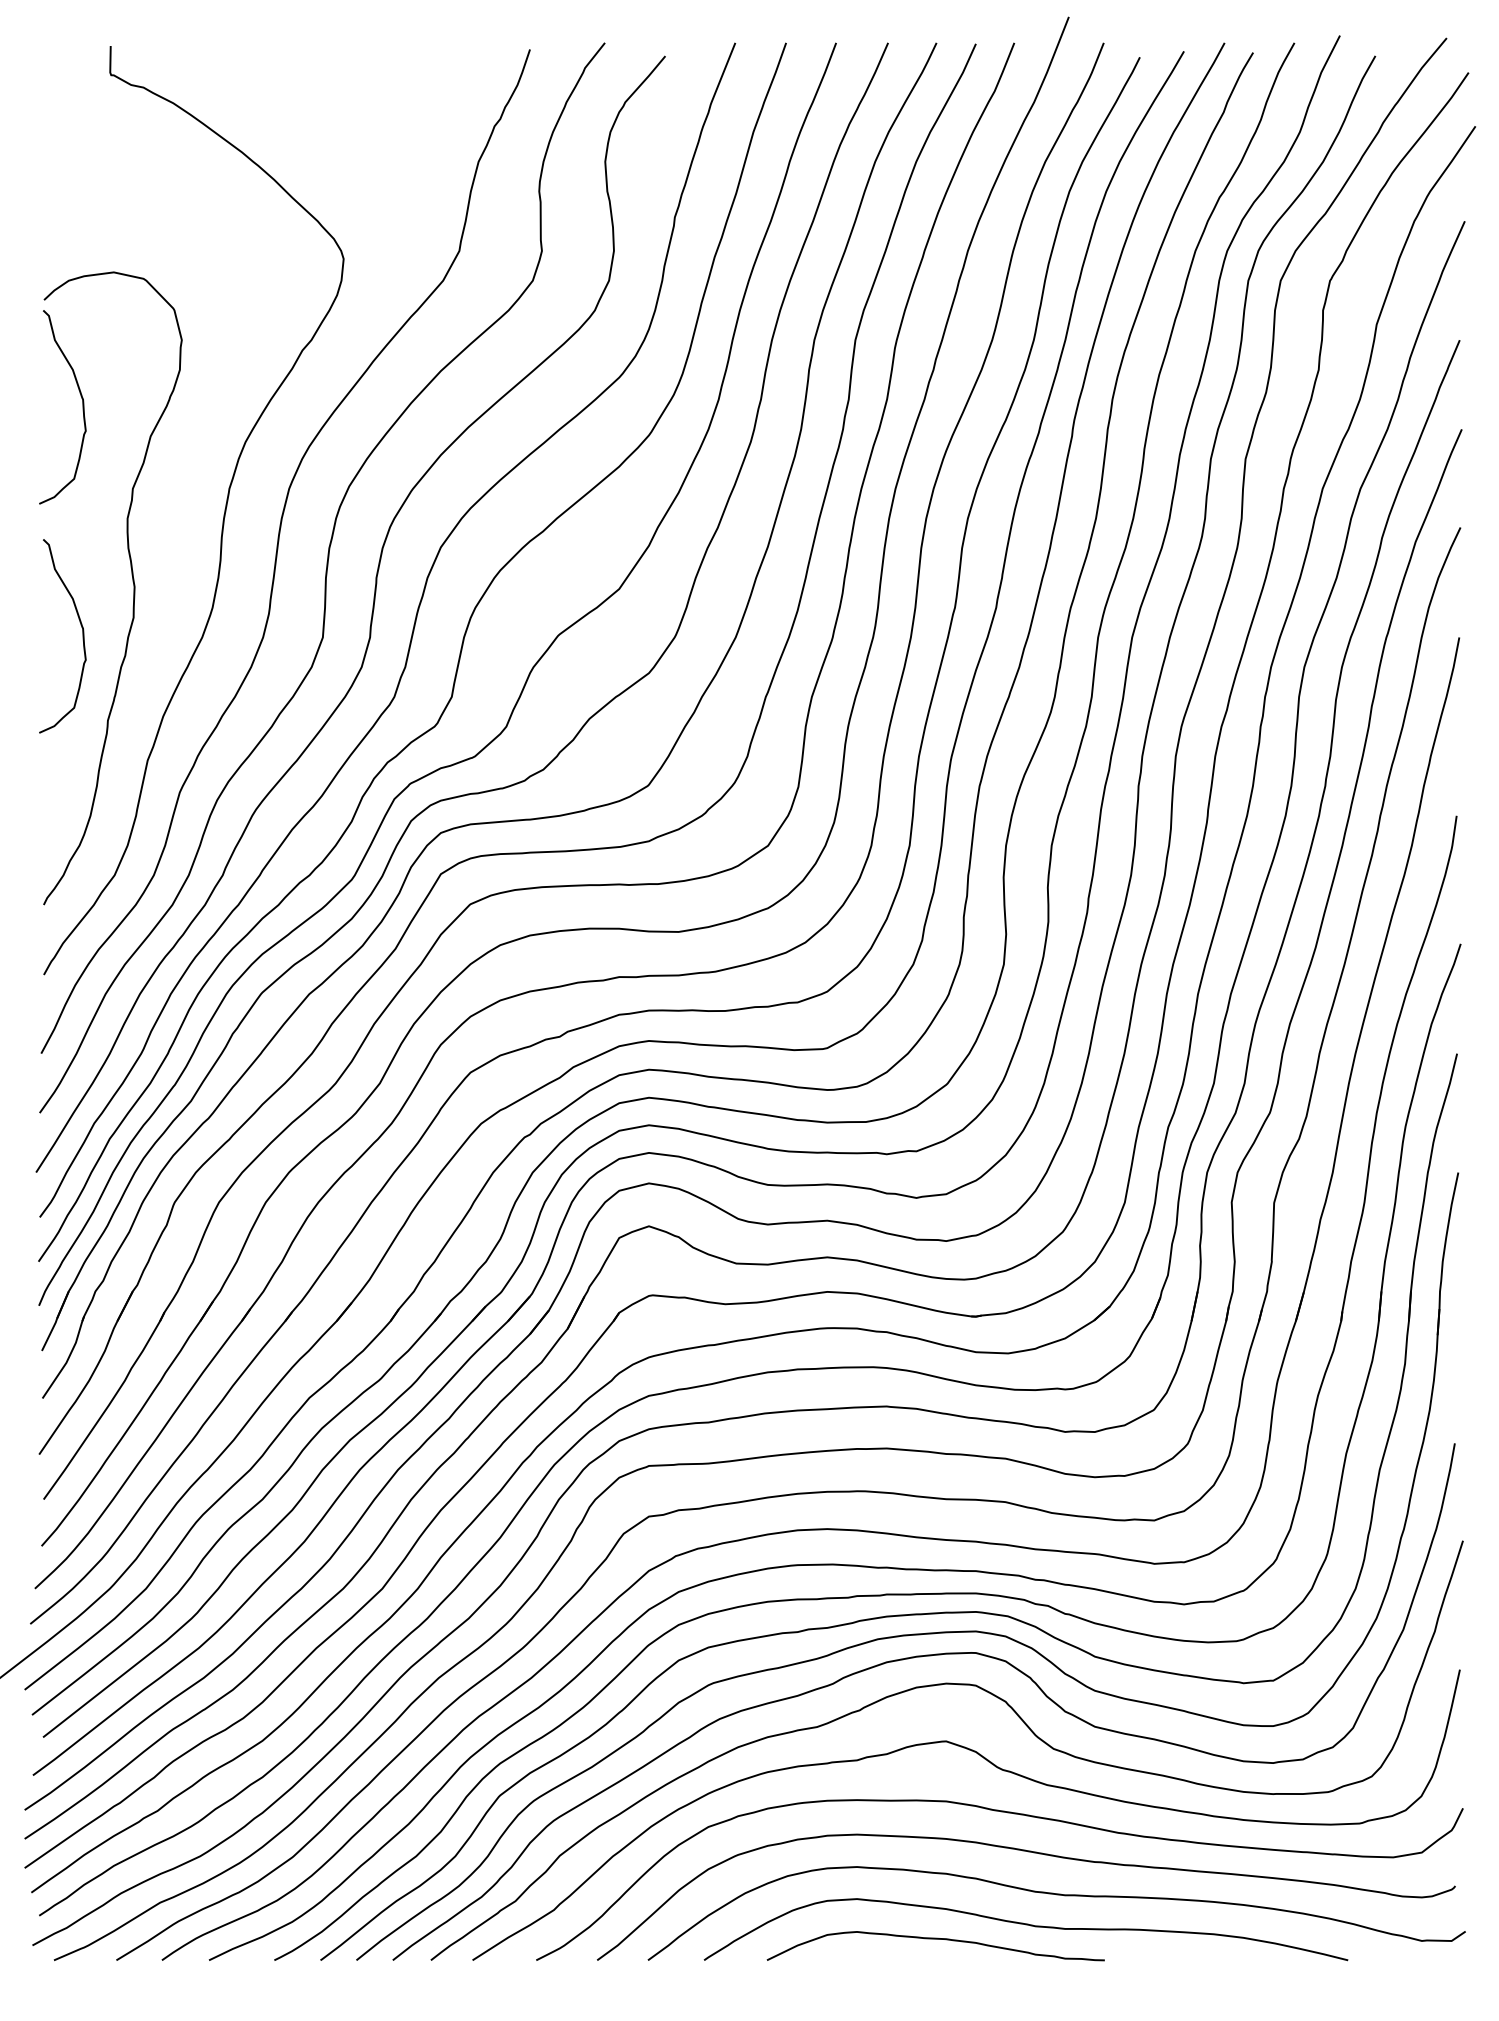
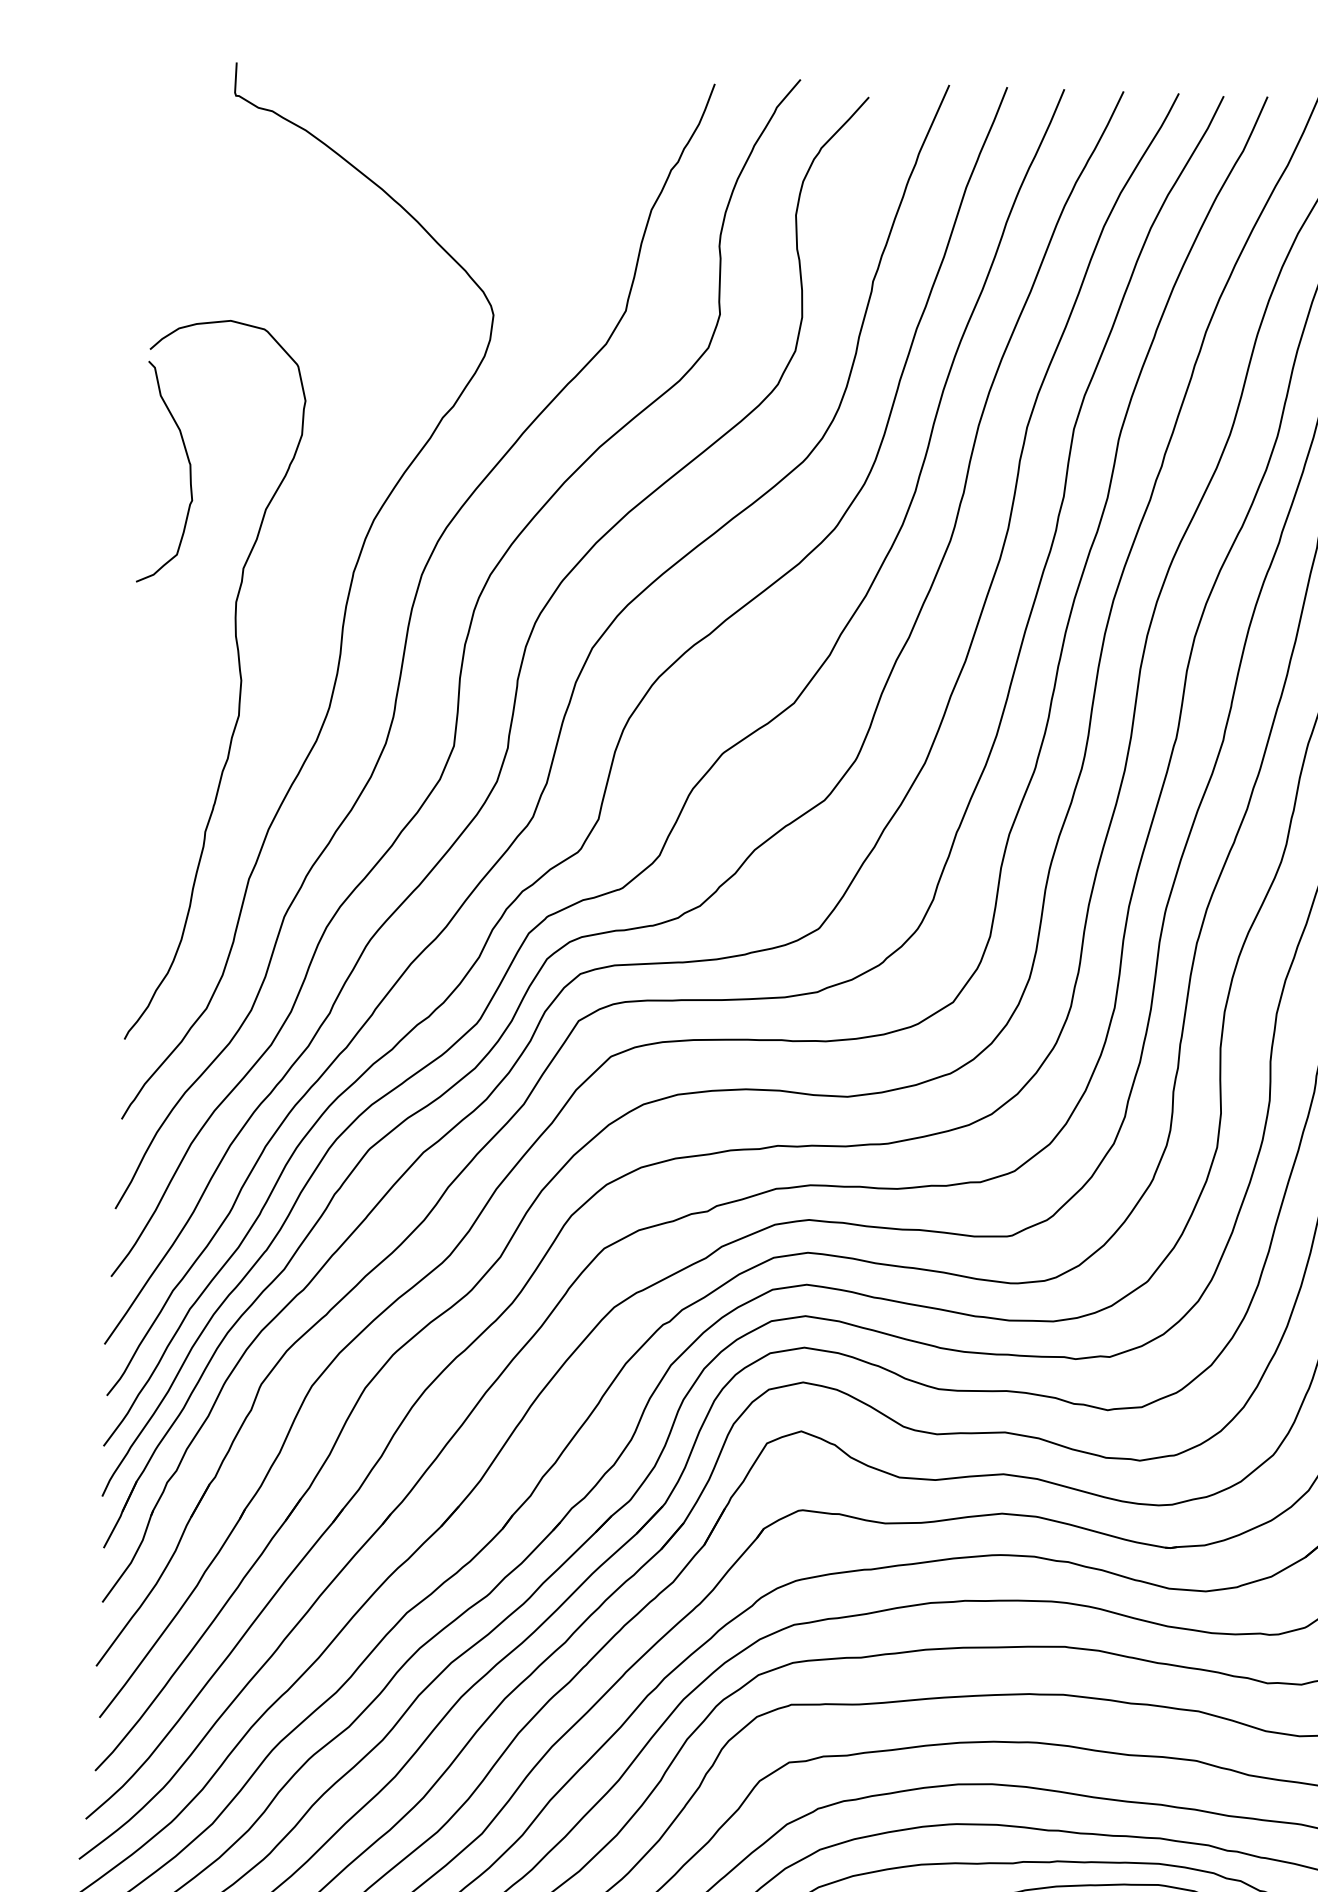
curve: (82, 636) -> (179, 734), removed

